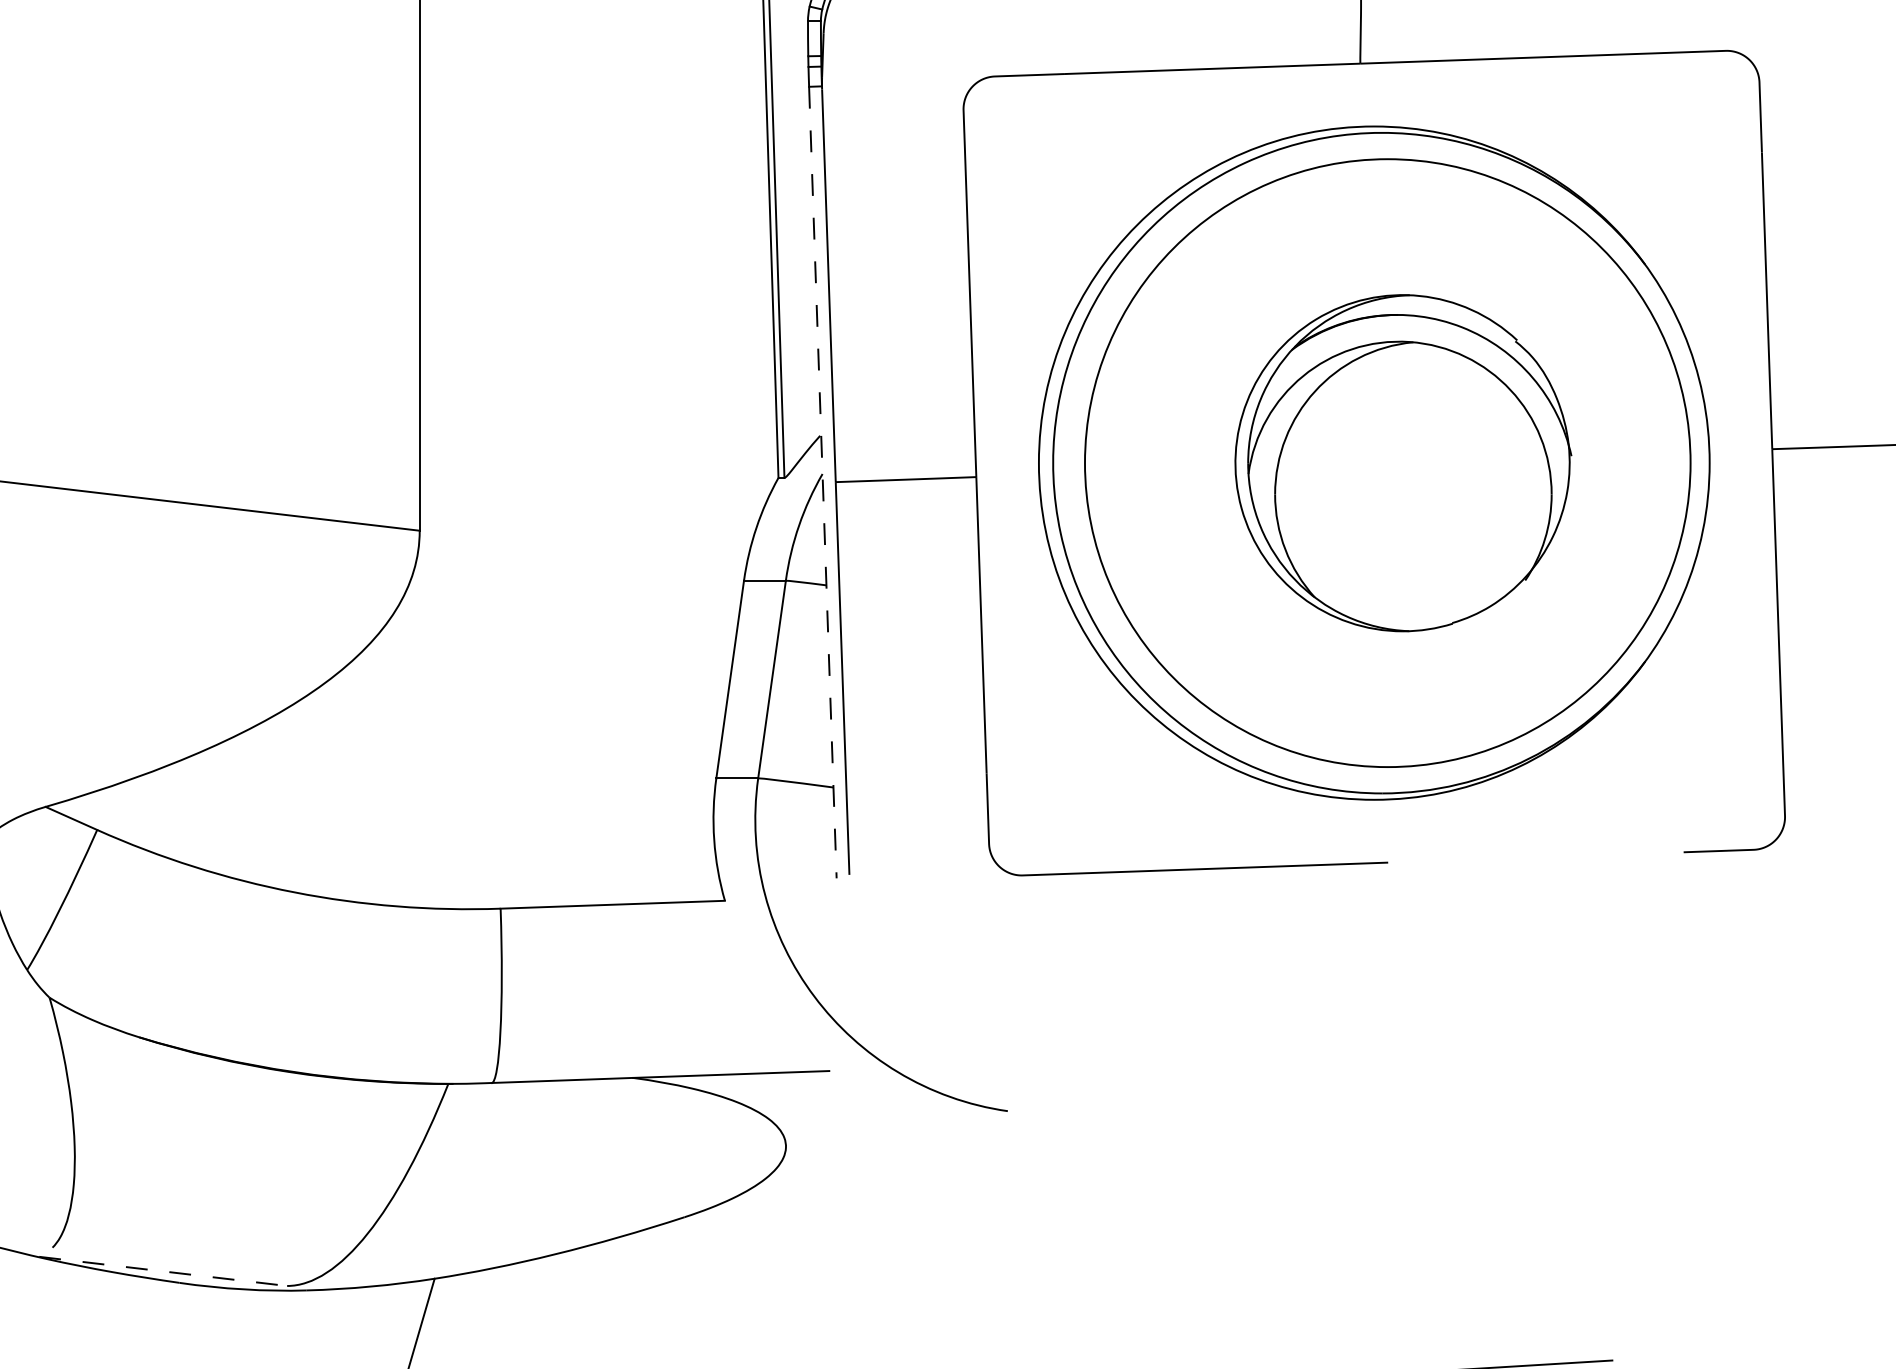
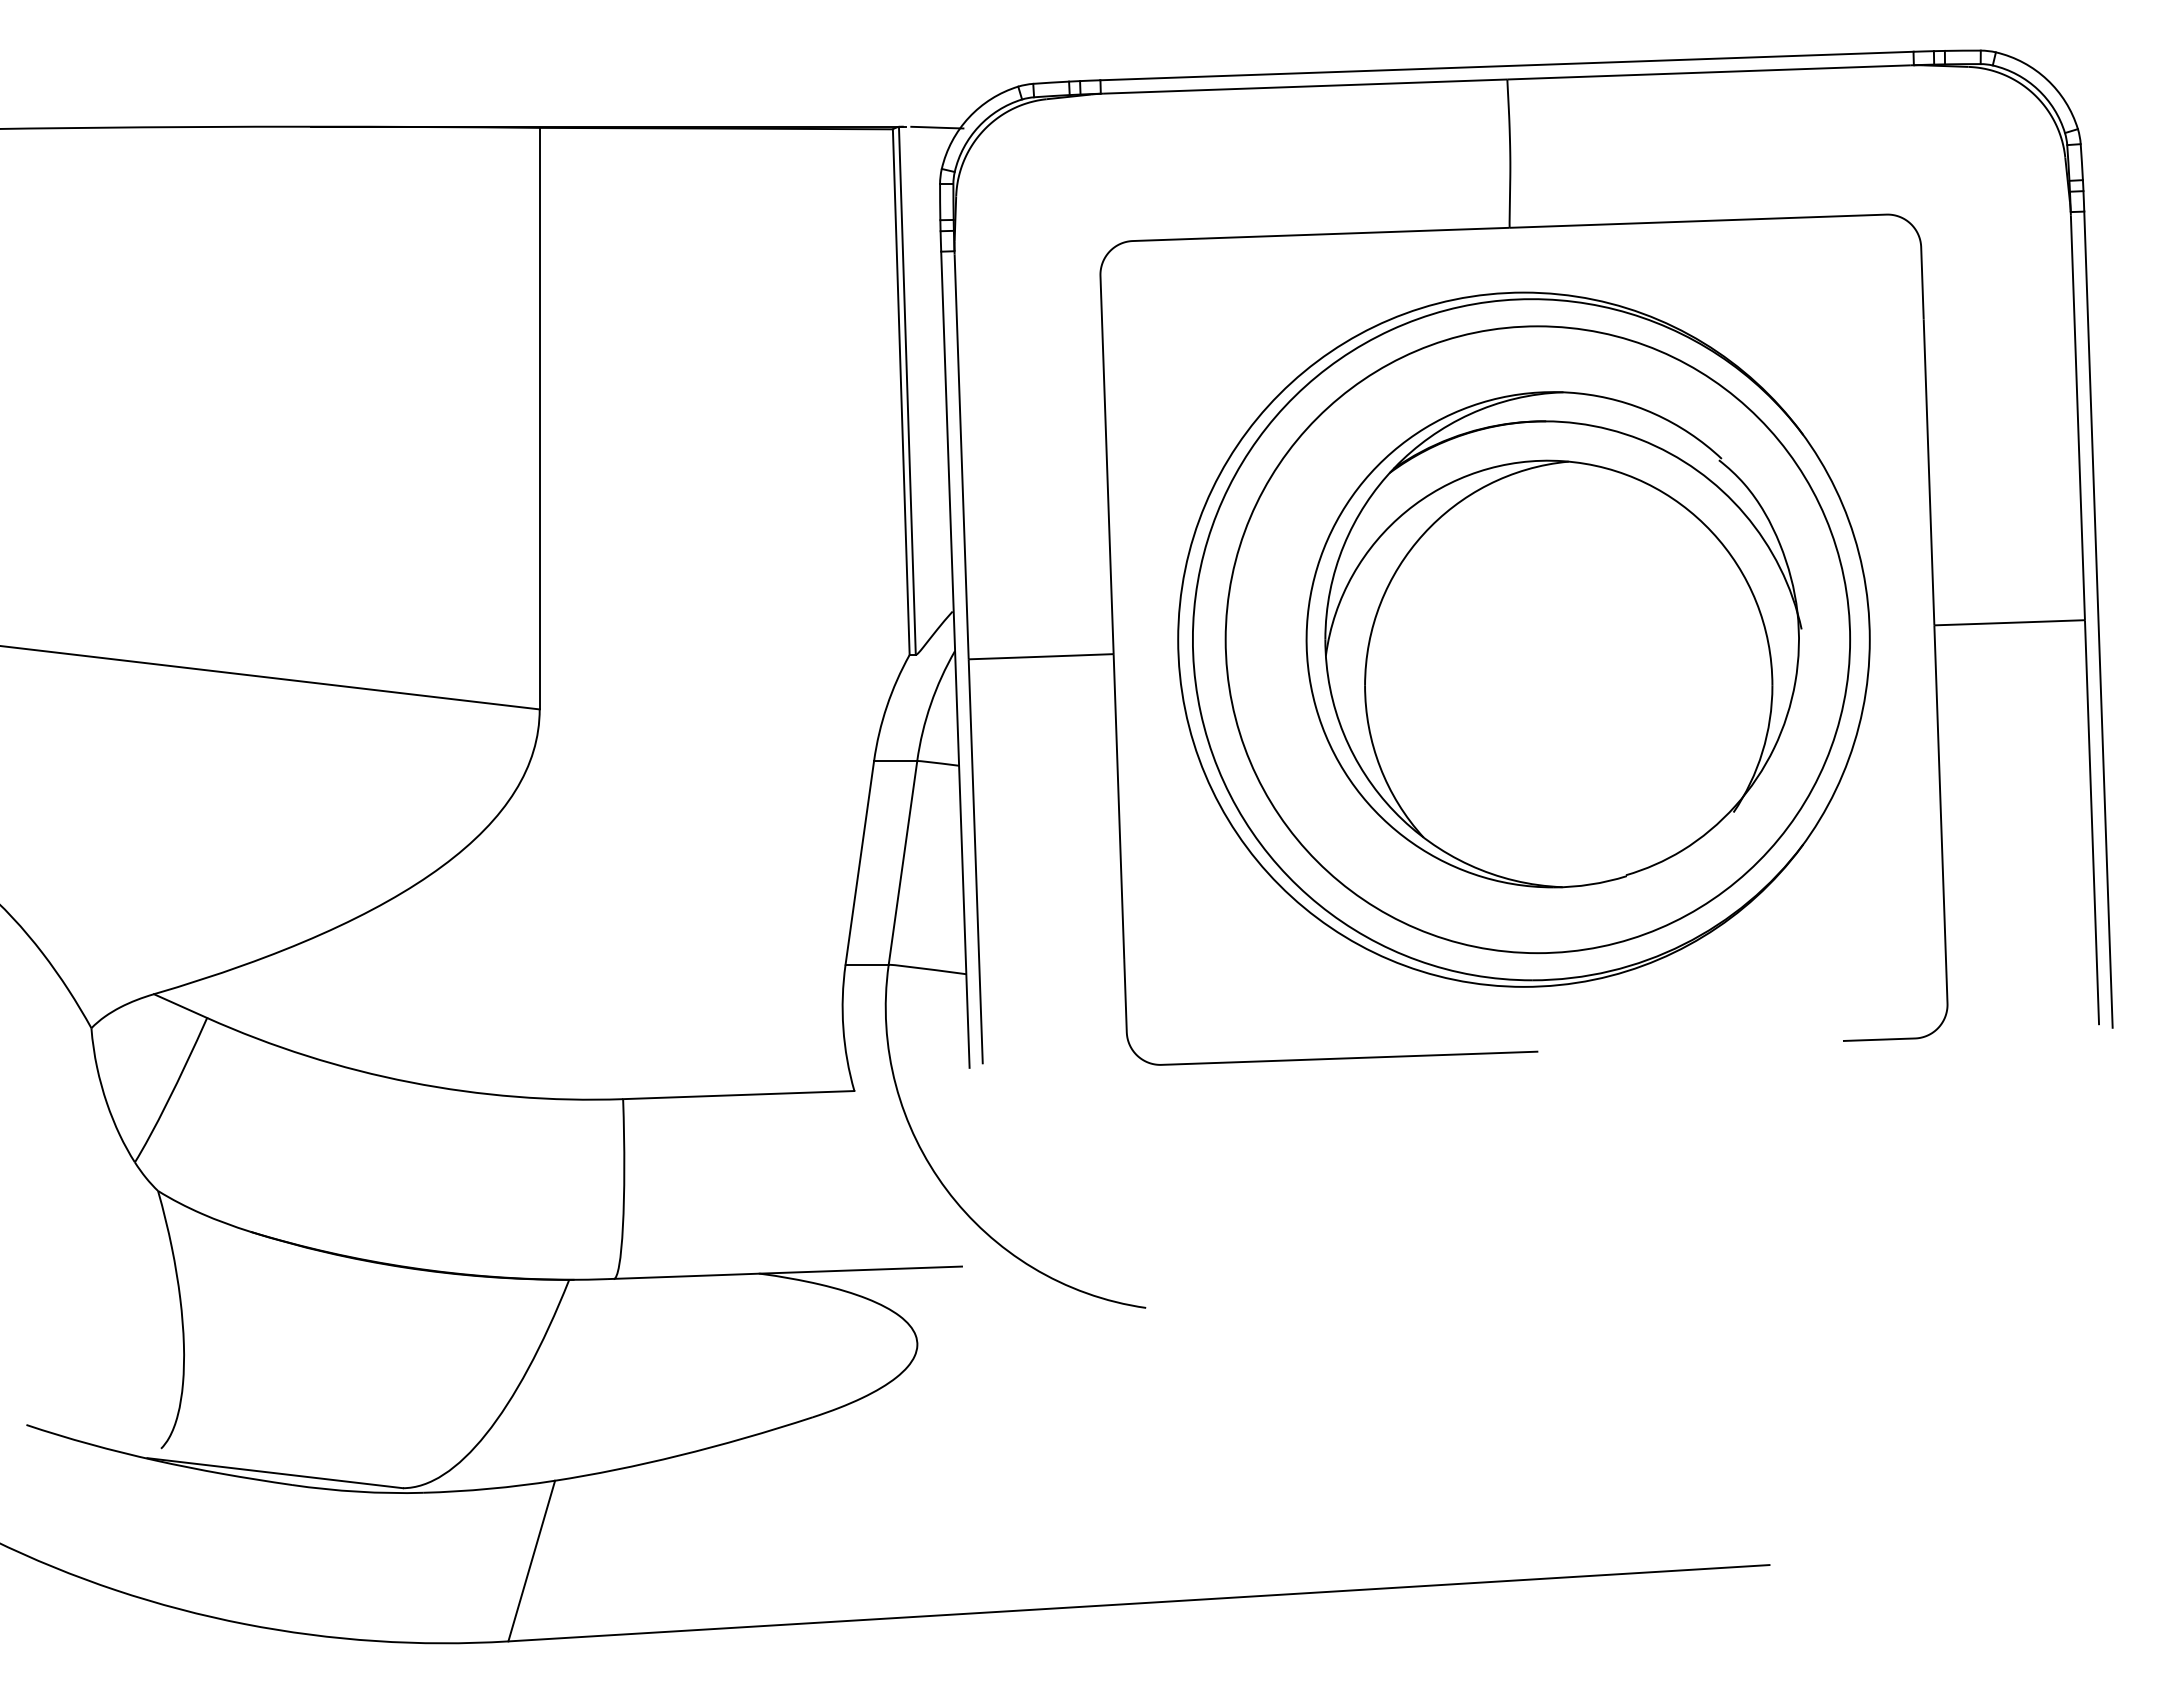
part: (1402, 462) -> (1553, 639), size x1.43
line: (822, 483) -> (955, 660), dashed -> solid
line: (163, 1271) -> (275, 1473), dashed -> solid

